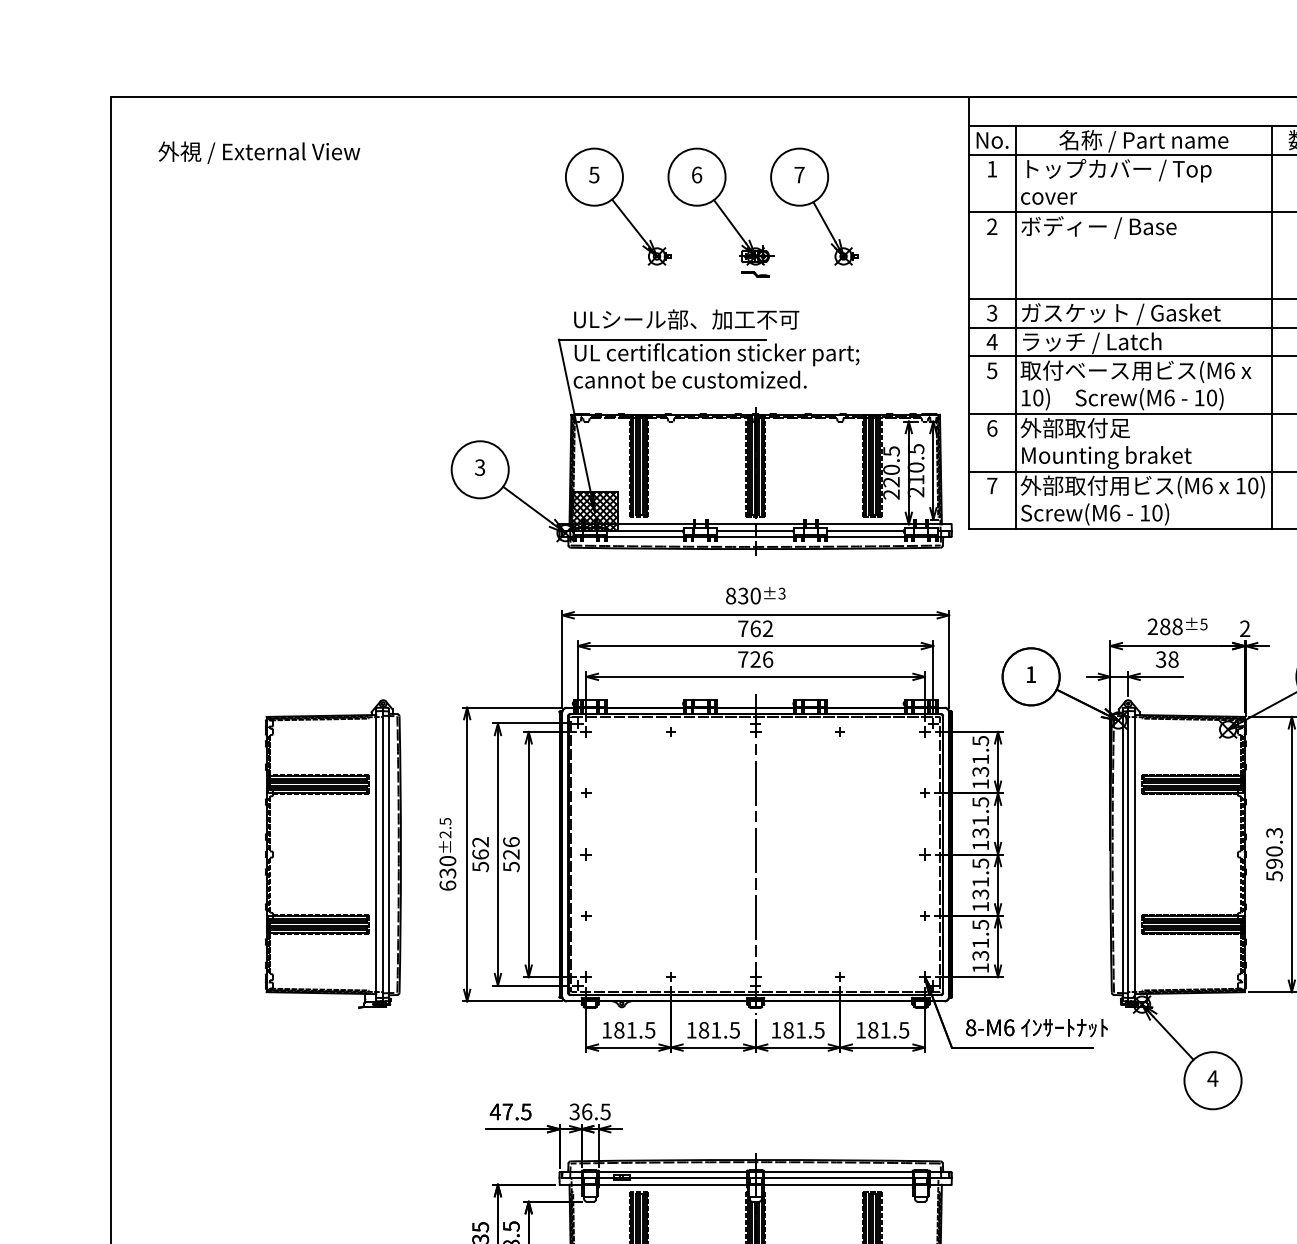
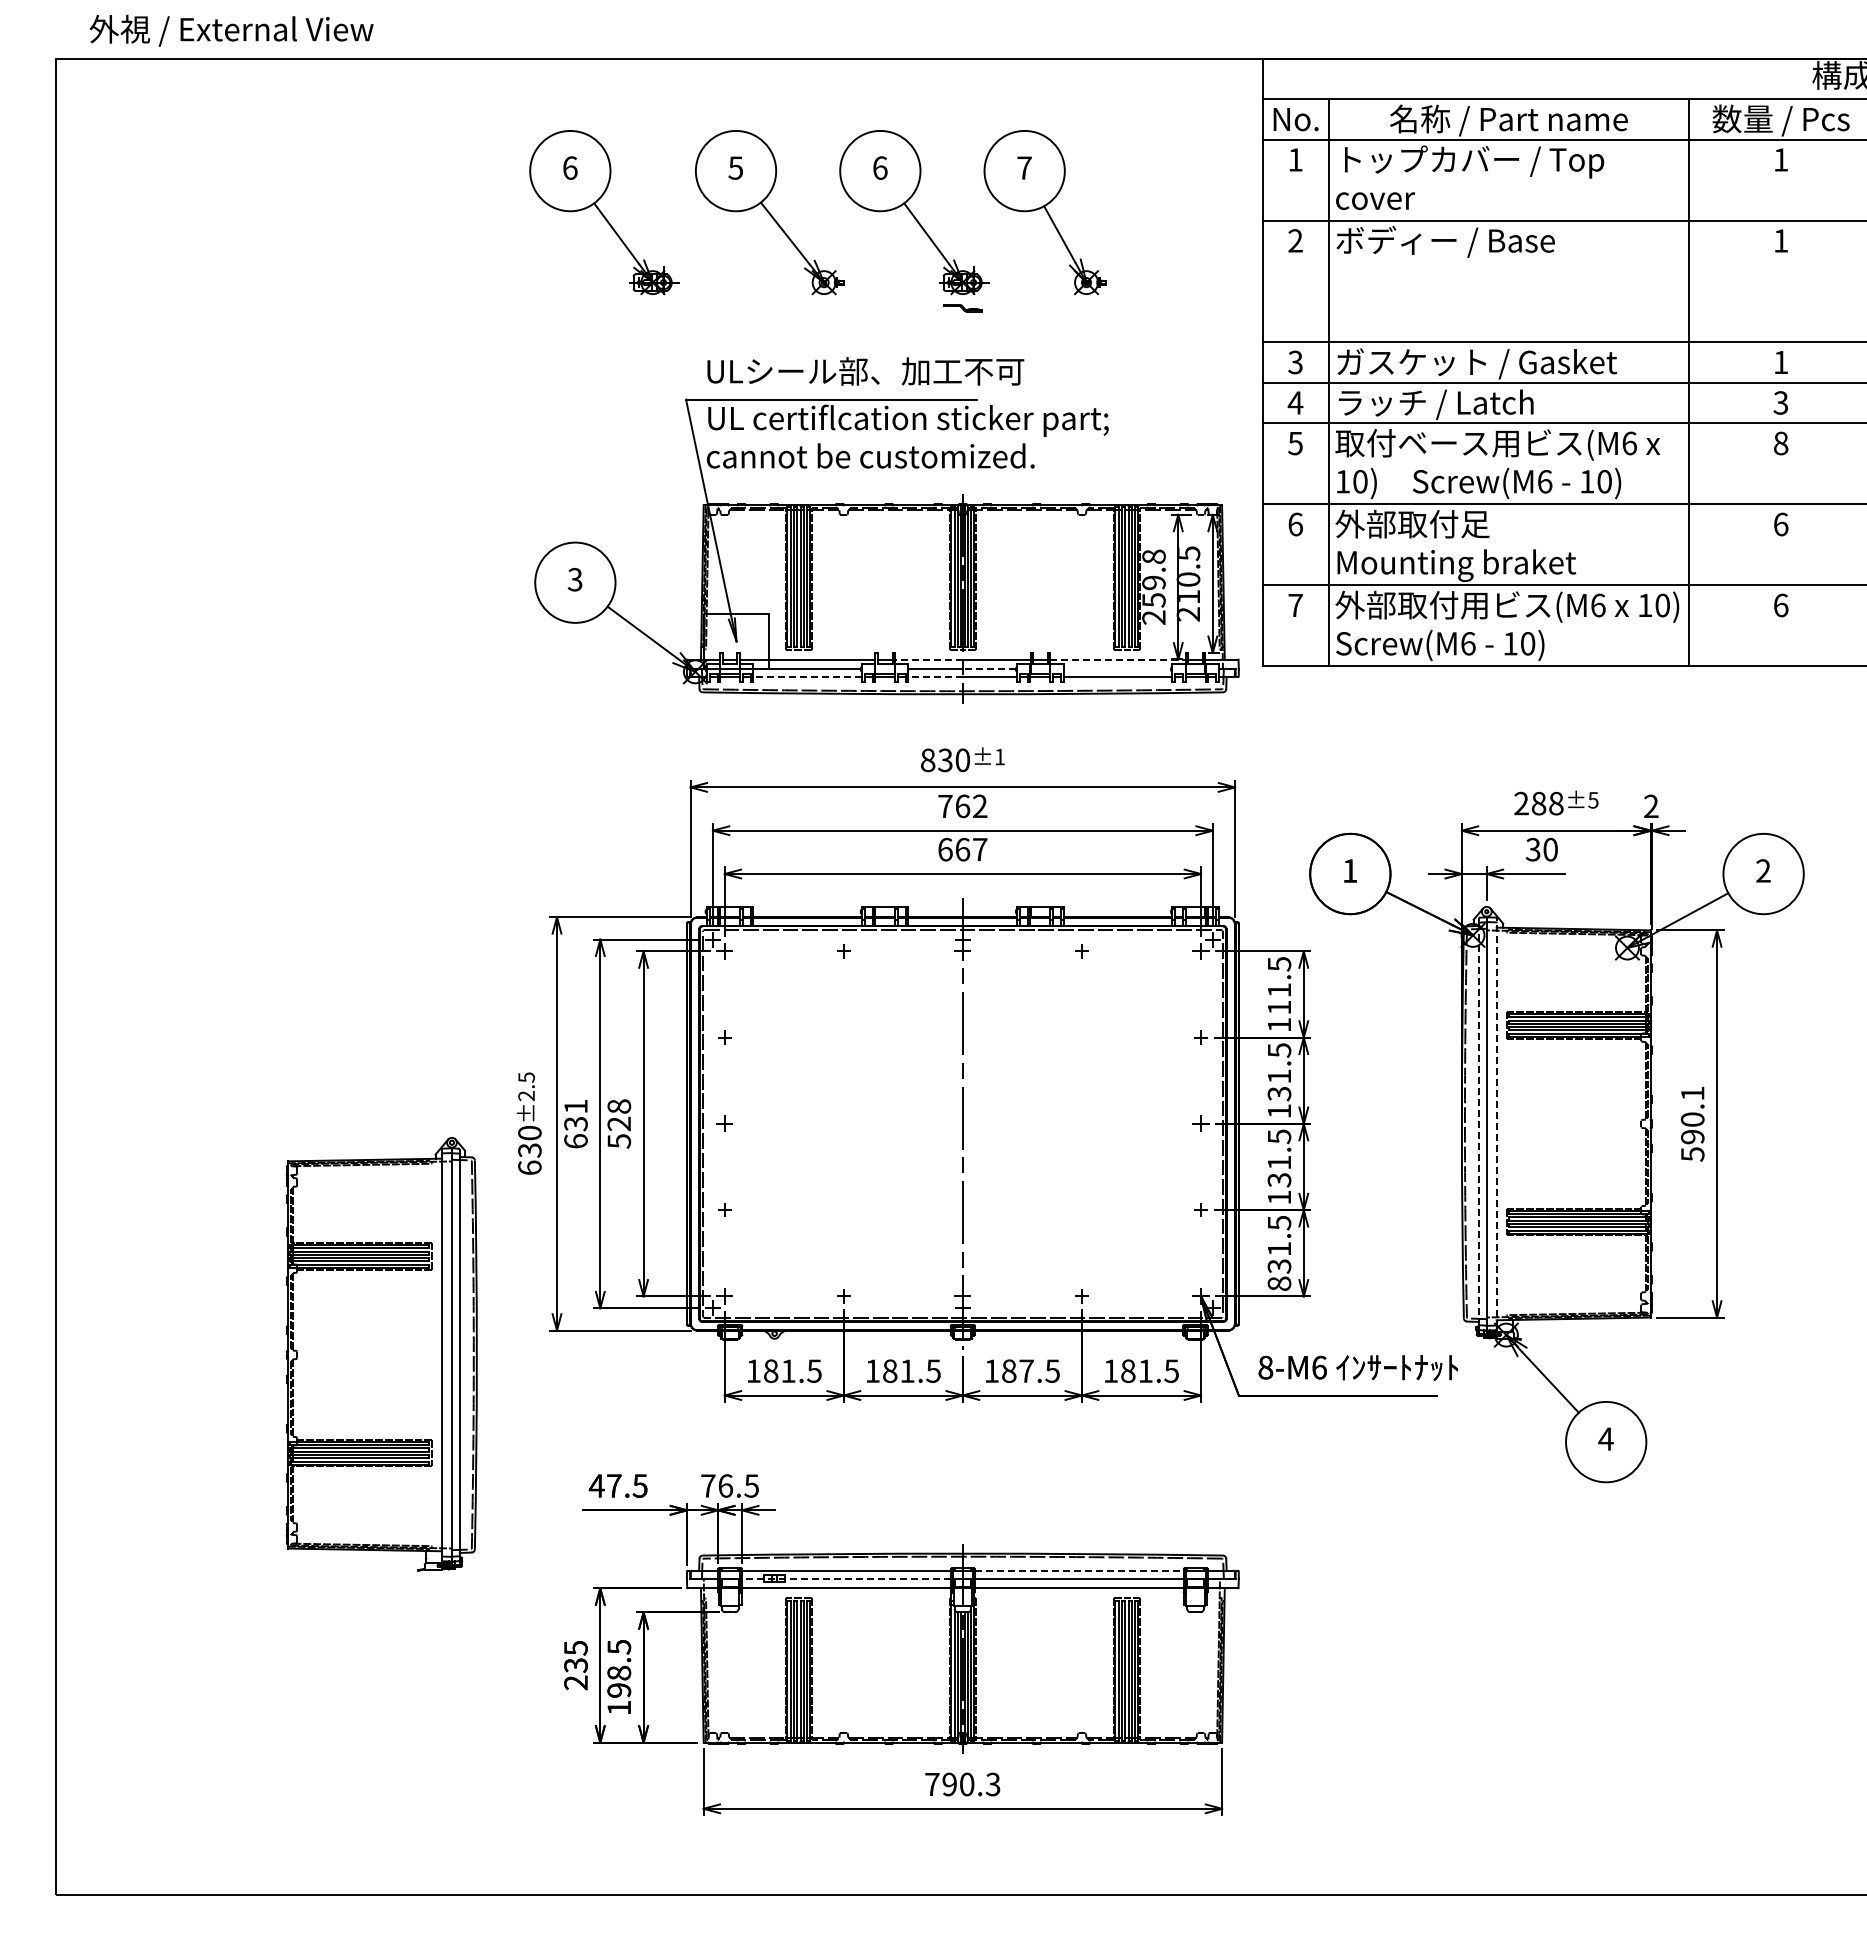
text: (259, 152) -> (231, 30), moved
part: (500, 206) -> (604, 212), added
text: (891, 466) -> (1153, 578), 220.5 -> 259.8
hatch: (594, 511) -> (736, 641), removed
line: (731, 524) -> (929, 659), solid -> dashed
line: (866, 524) -> (1118, 659), solid -> dashed
line: (774, 531) -> (989, 669), solid -> dashed
line: (865, 531) -> (1117, 669), removed
line: (645, 537) -> (807, 677), solid -> dashed
line: (736, 537) -> (935, 677), solid -> dashed
text: (781, 593) -> (999, 756), ±3 -> ±1
text: (755, 659) -> (962, 849), 726 -> 667
text: (1173, 659) -> (1550, 849), 38 -> 30
text: (980, 771) -> (1279, 1007), 131.5 -> 111.5
text: (1274, 832) -> (1692, 1093), 590.3 -> 590.1
text: (511, 842) -> (619, 1106), 526 -> 528
line: (1135, 853) -> (1496, 1122), solid -> dashed
part: (333, 854) -> (381, 1354), moved
text: (480, 854) -> (575, 1123), 562 -> 631
line: (1122, 854) -> (1478, 1124), solid -> dashed
text: (980, 967) -> (1279, 1283), 131.5 -> 831.5
text: (800, 1029) -> (1026, 1370), 181.5 -> 187.5
text: (574, 1111) -> (707, 1485), 36.5 -> 76.5
line: (838, 1172) -> (1079, 1570), solid -> dashed
line: (672, 1177) -> (846, 1578), solid -> dashed

